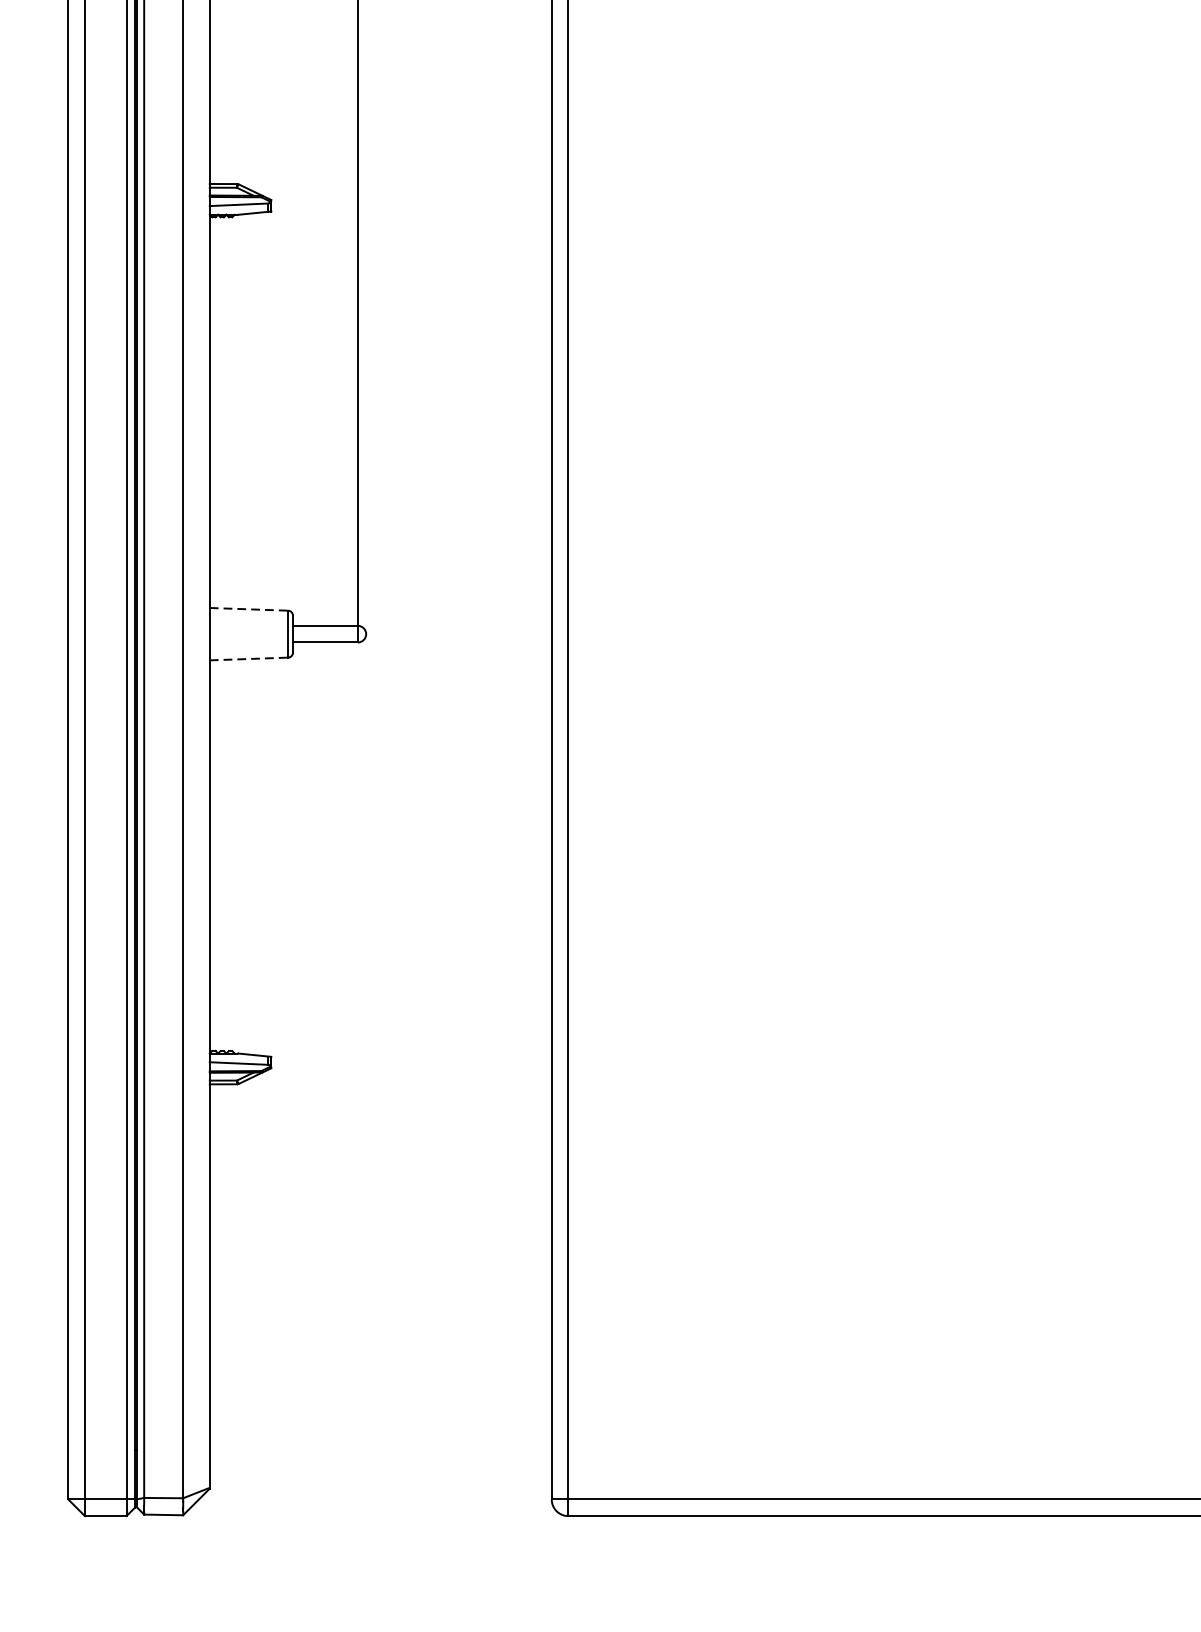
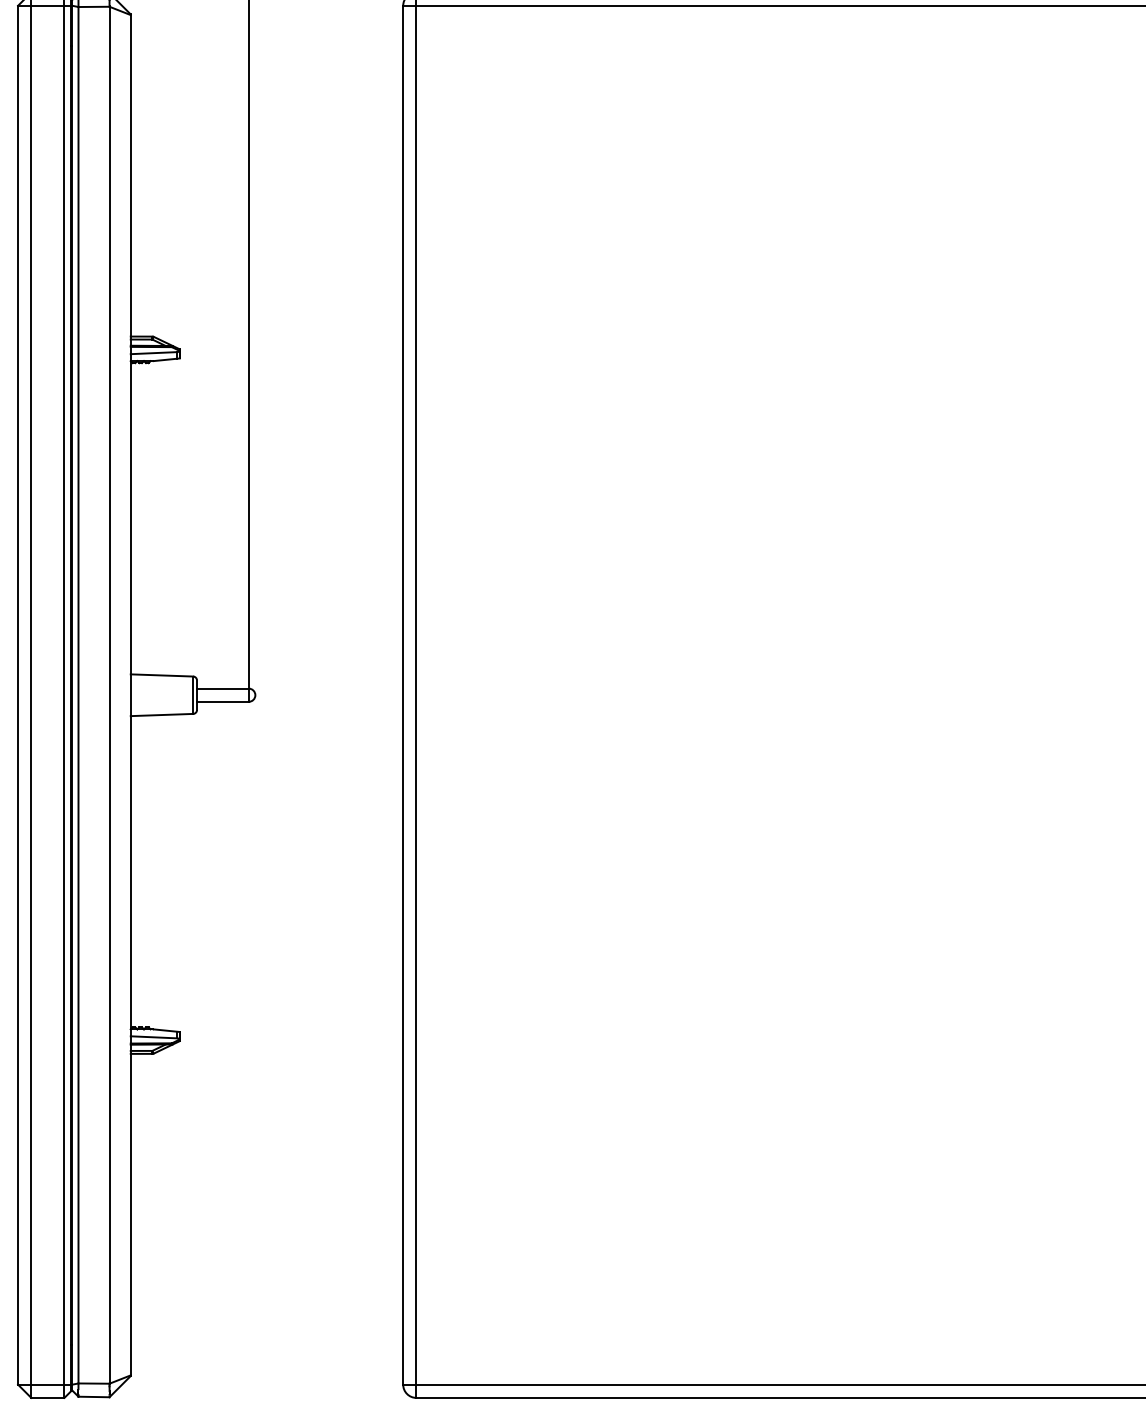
line: (249, 609) -> (162, 675), dashed -> solid
line: (249, 659) -> (162, 715), dashed -> solid

